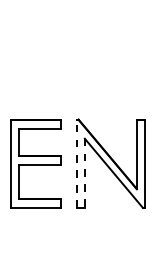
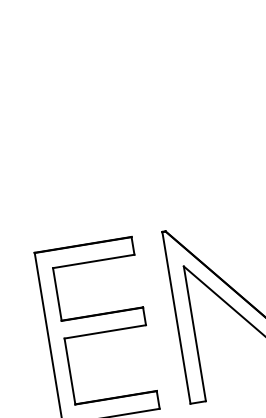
line: (76, 163) -> (175, 317), dashed -> solid
line: (84, 173) -> (194, 334), dashed -> solid

